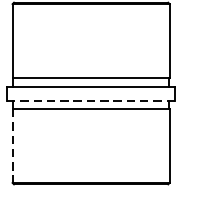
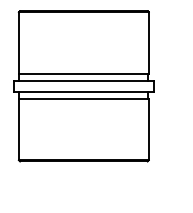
line: (90, 100) -> (83, 92), dashed -> solid
line: (12, 145) -> (18, 129), dashed -> solid

